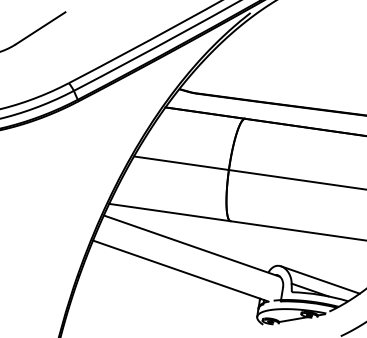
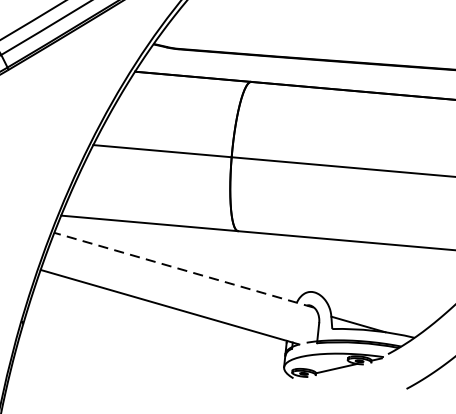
line: (191, 245) -> (183, 269), solid -> dashed
line: (320, 279) -> (372, 308), removed

